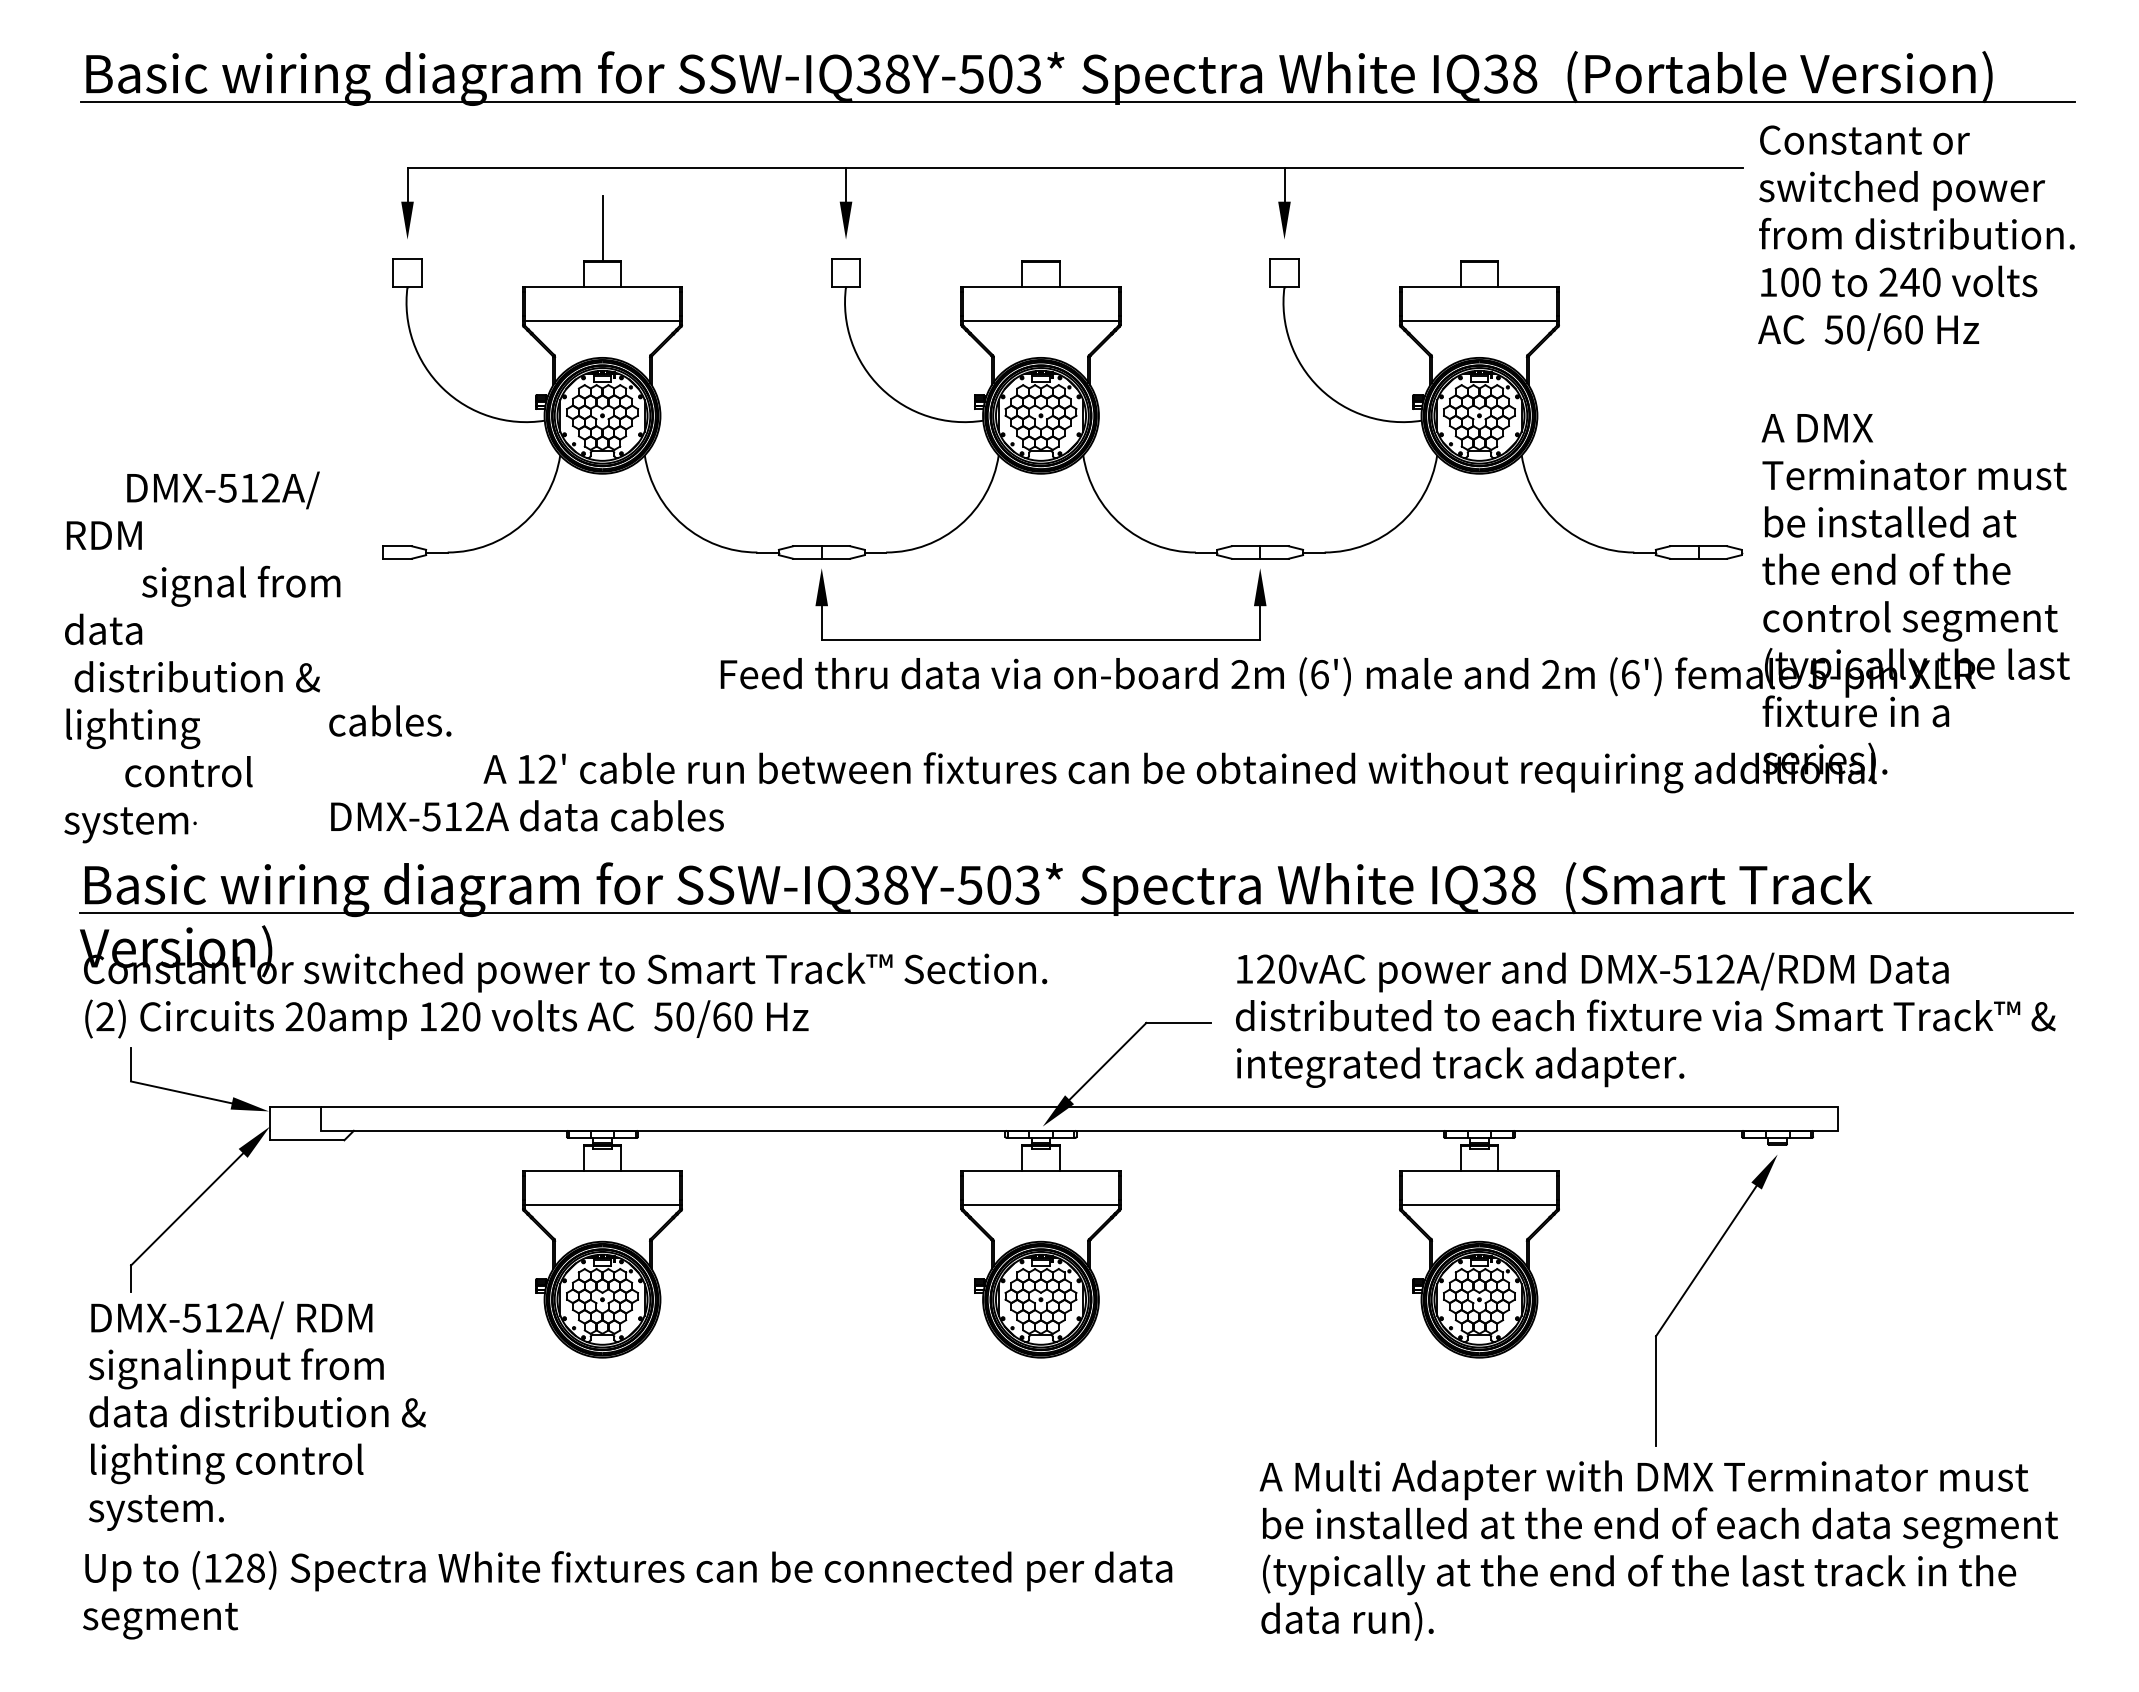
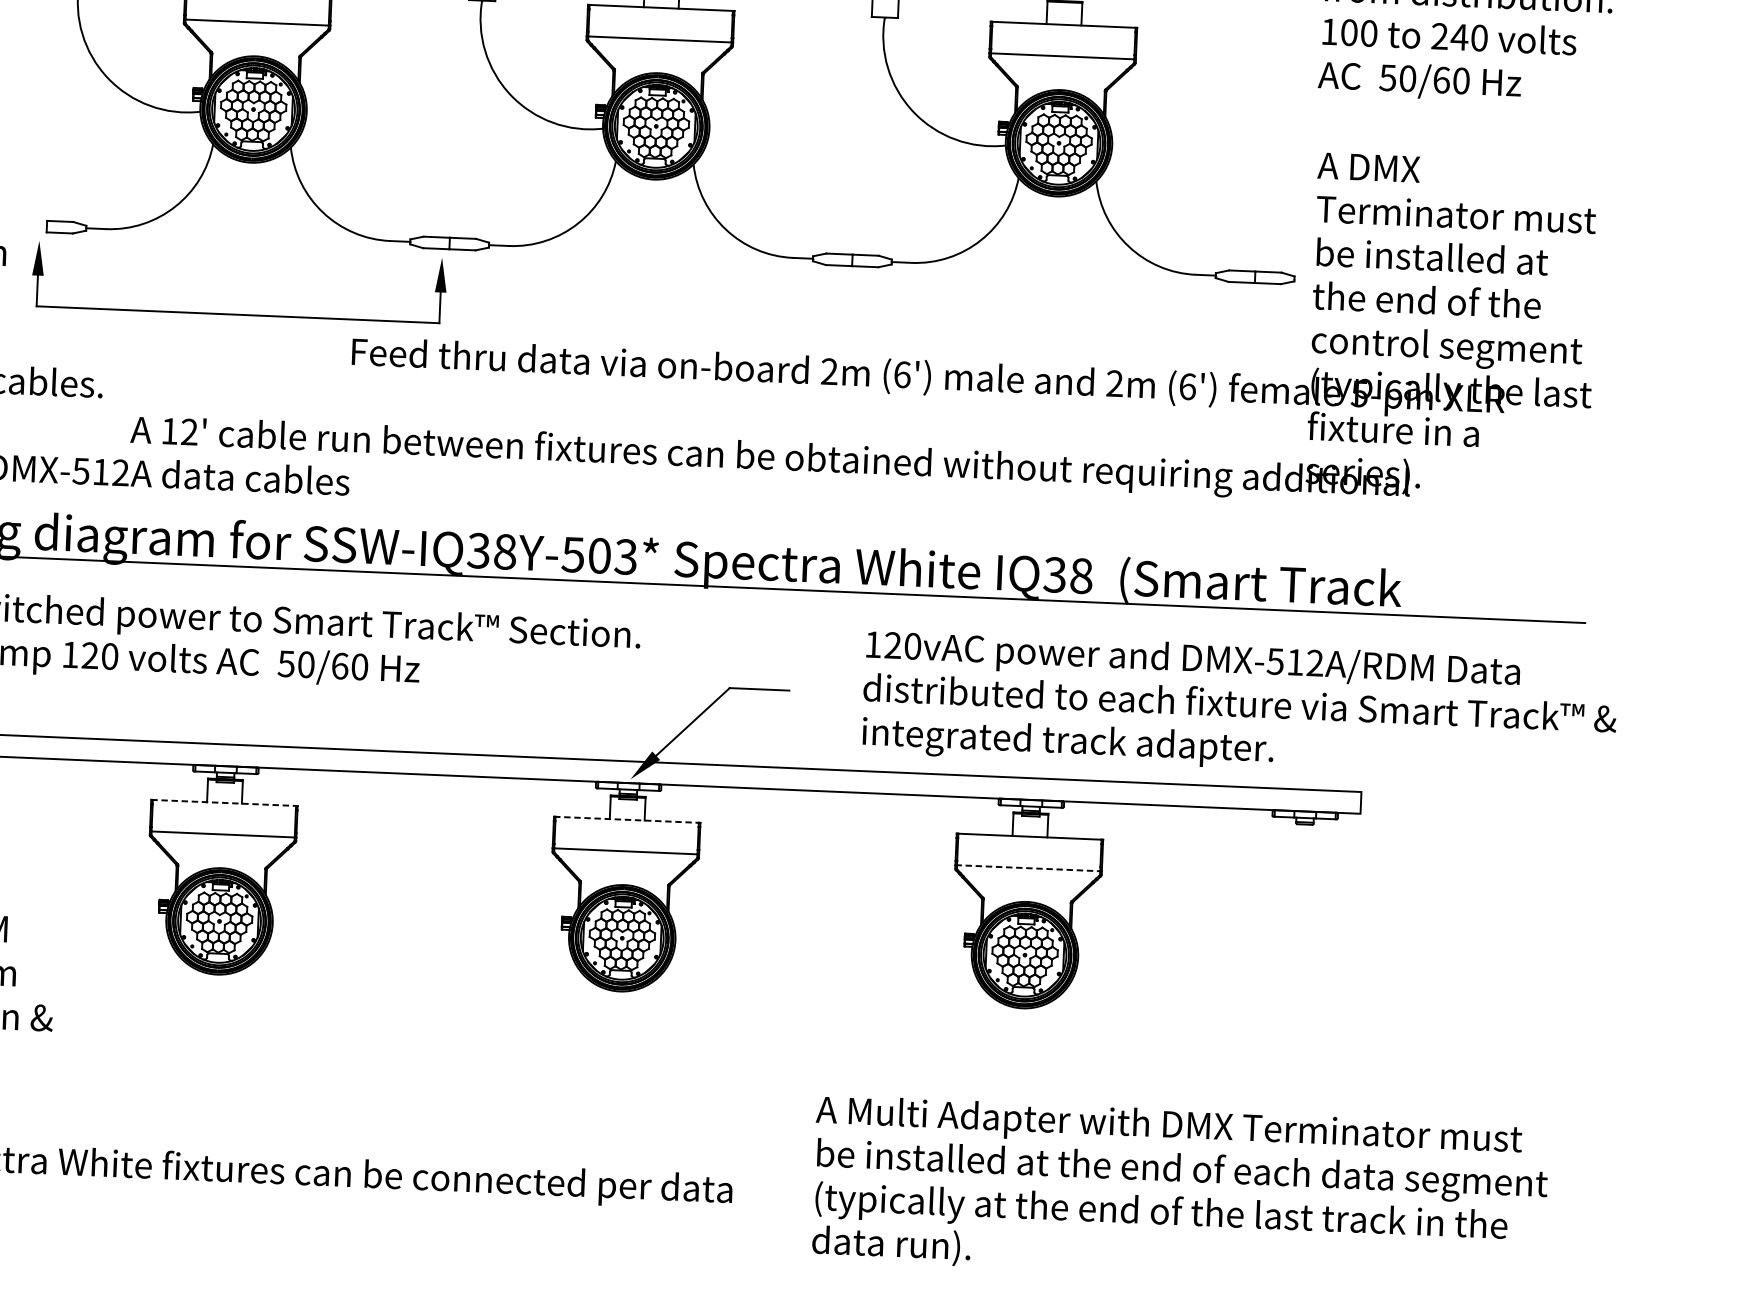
part: (1040, 639) -> (237, 314), moved
text: (1645, 1019) -> (1239, 706), moved
line: (602, 1170) -> (224, 802), solid -> dashed
line: (1041, 1170) -> (627, 819), solid -> dashed
line: (1478, 1205) -> (1027, 868), solid -> dashed
part: (1691, 1285) -> (1220, 950), removed

